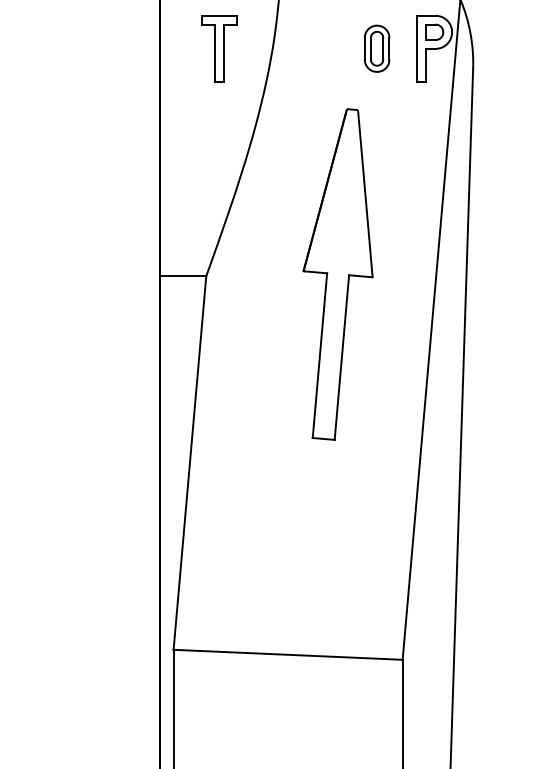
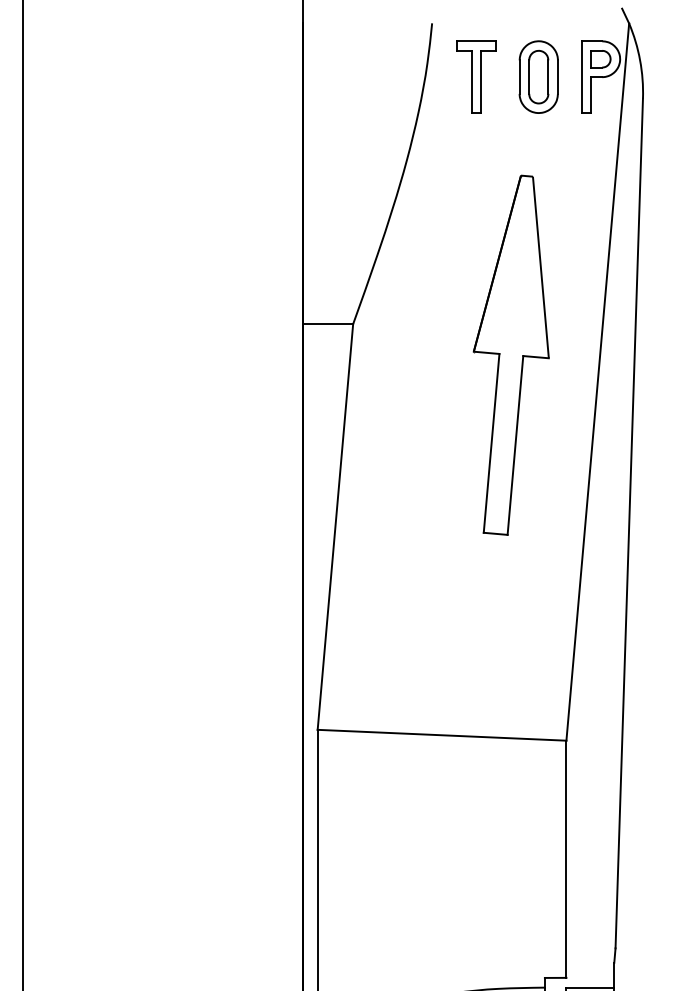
part: (219, 48) -> (476, 76), moved
part: (376, 48) -> (538, 76), size x1.43
part: (337, 273) -> (510, 354), moved

